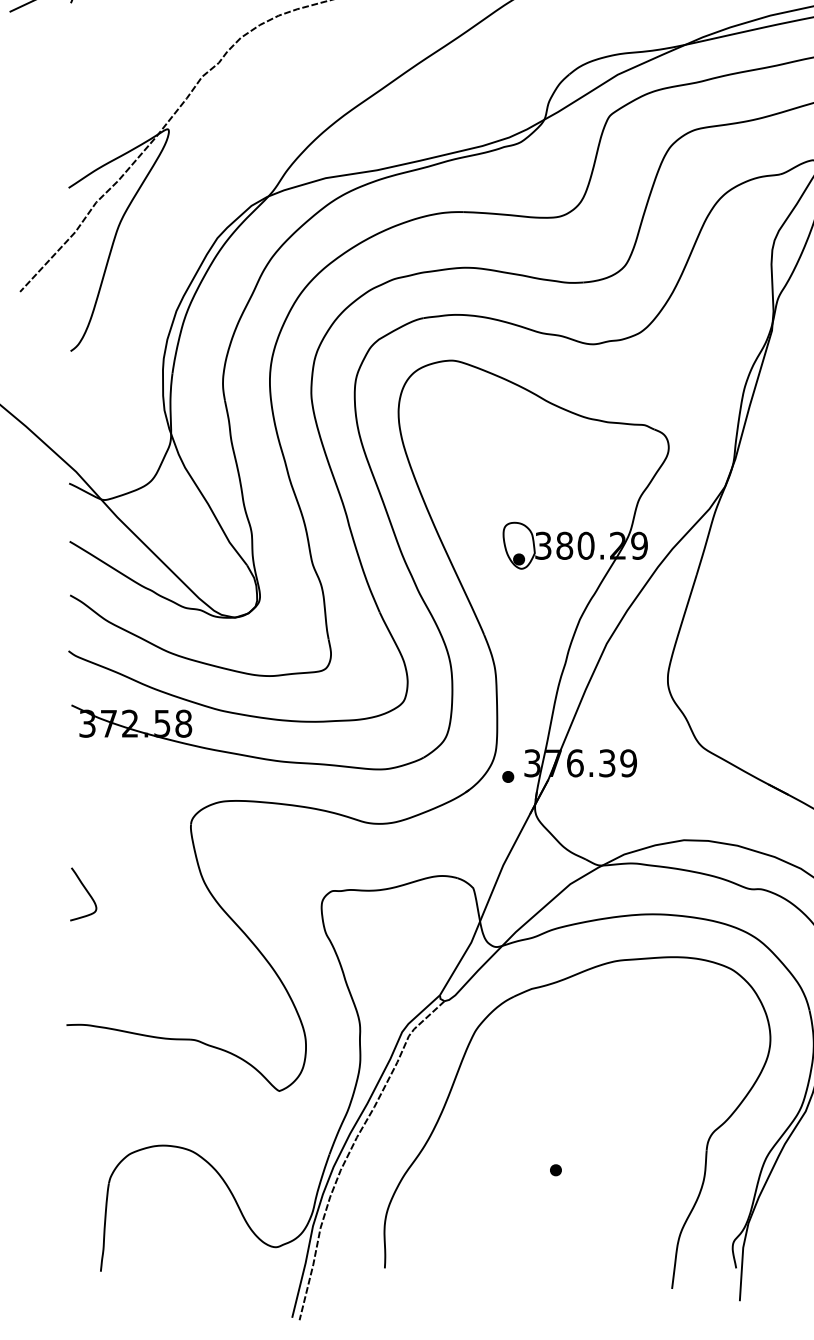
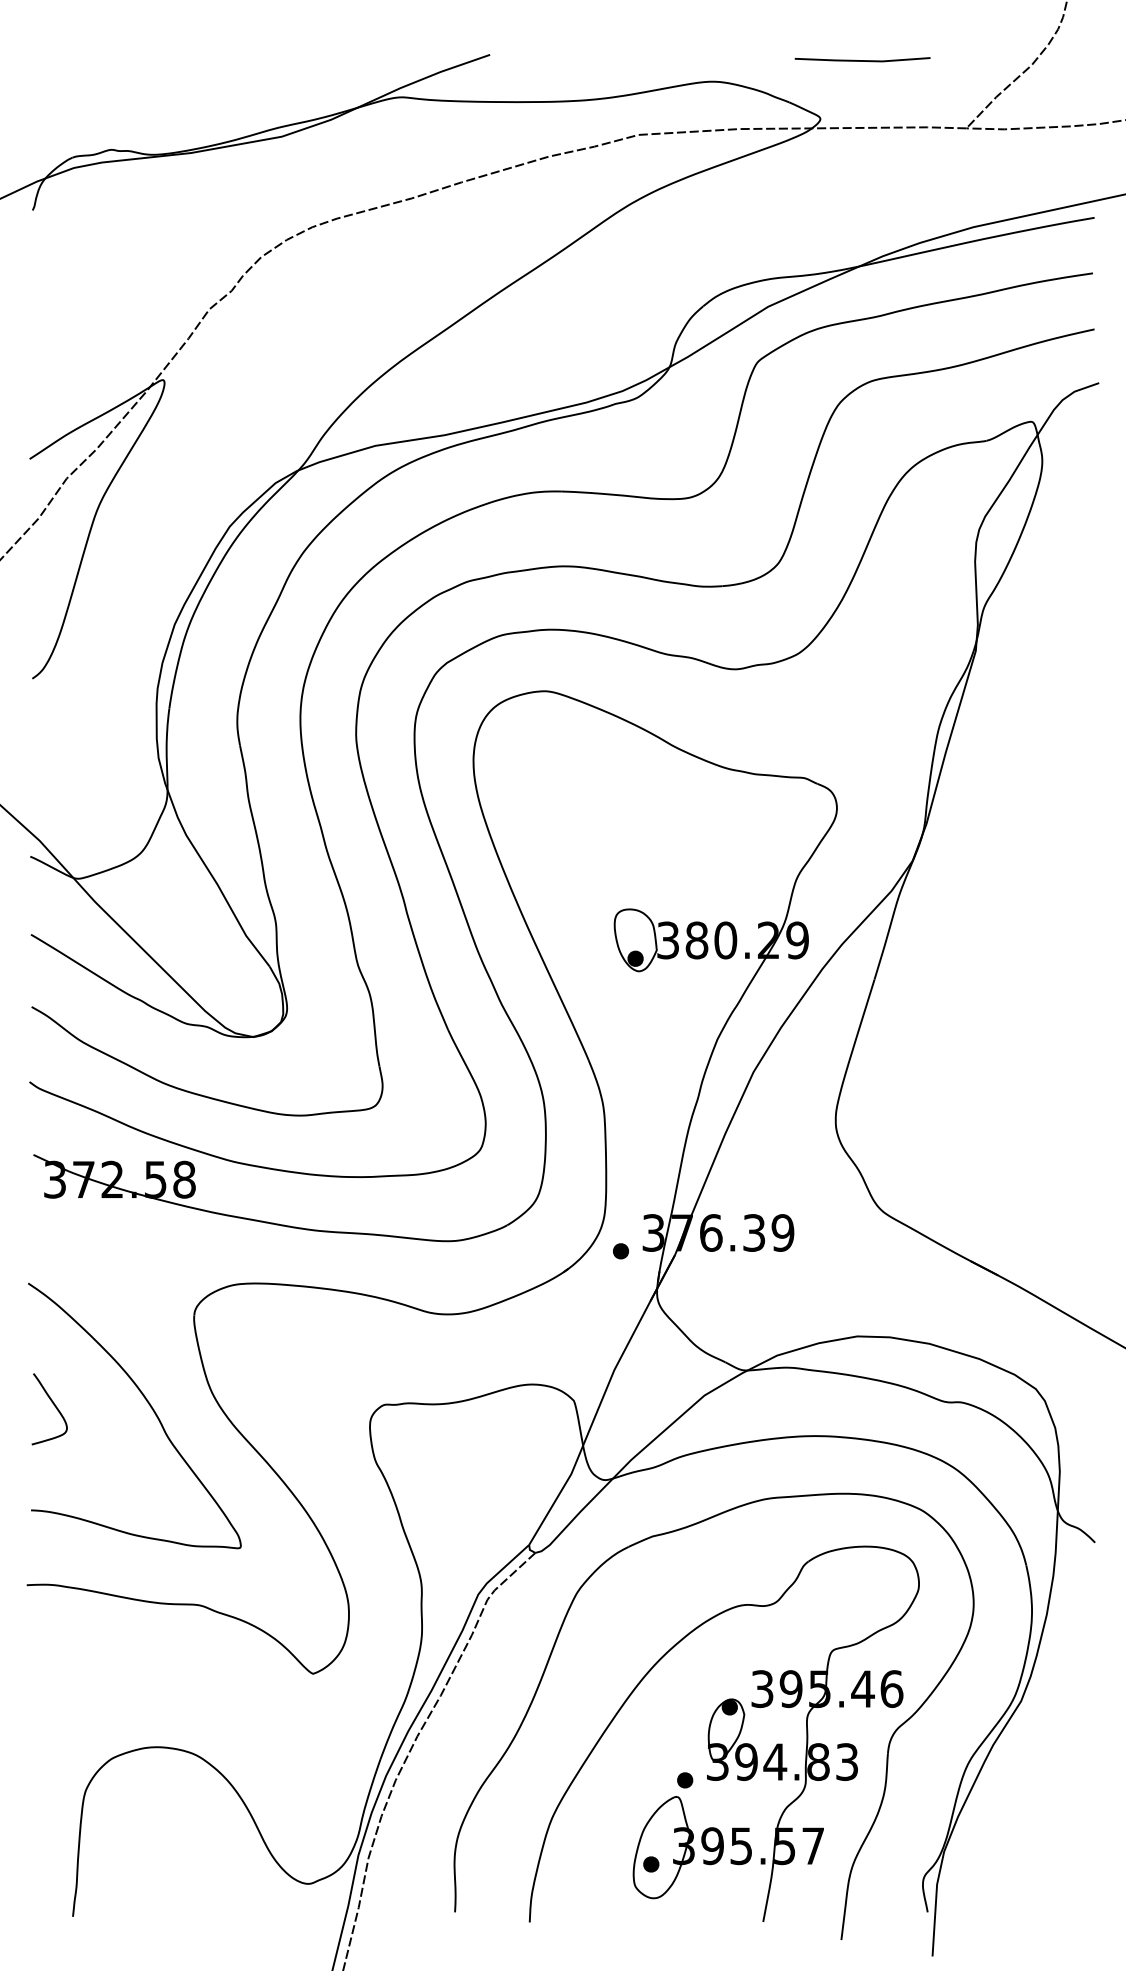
curve: (156, 890) -> (148, 1404), added
part: (584, 1135) -> (723, 1733), added

